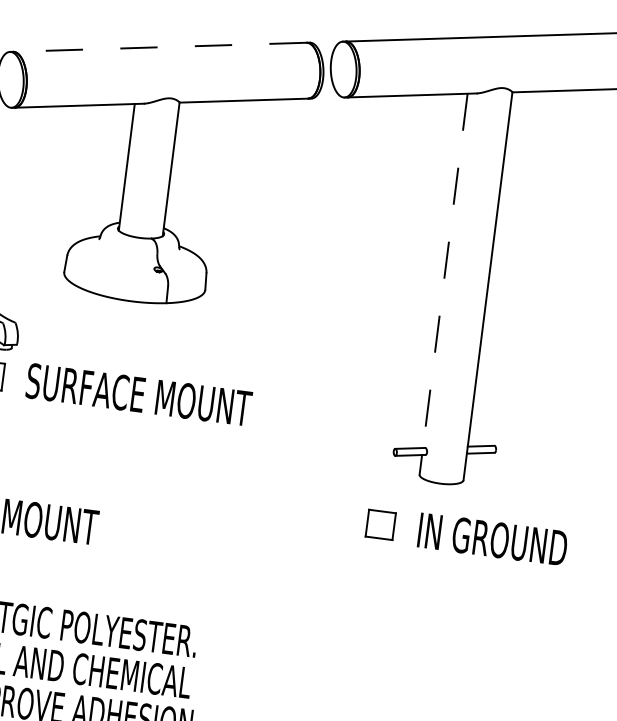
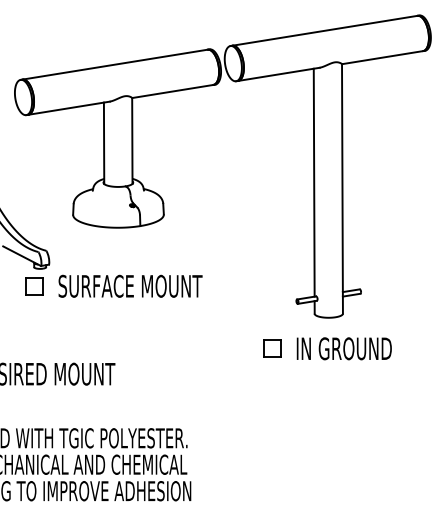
line: (160, 47) -> (115, 64), dashed -> solid
line: (445, 270) -> (314, 182), dashed -> solid
part: (466, 535) -> (327, 348), moved

